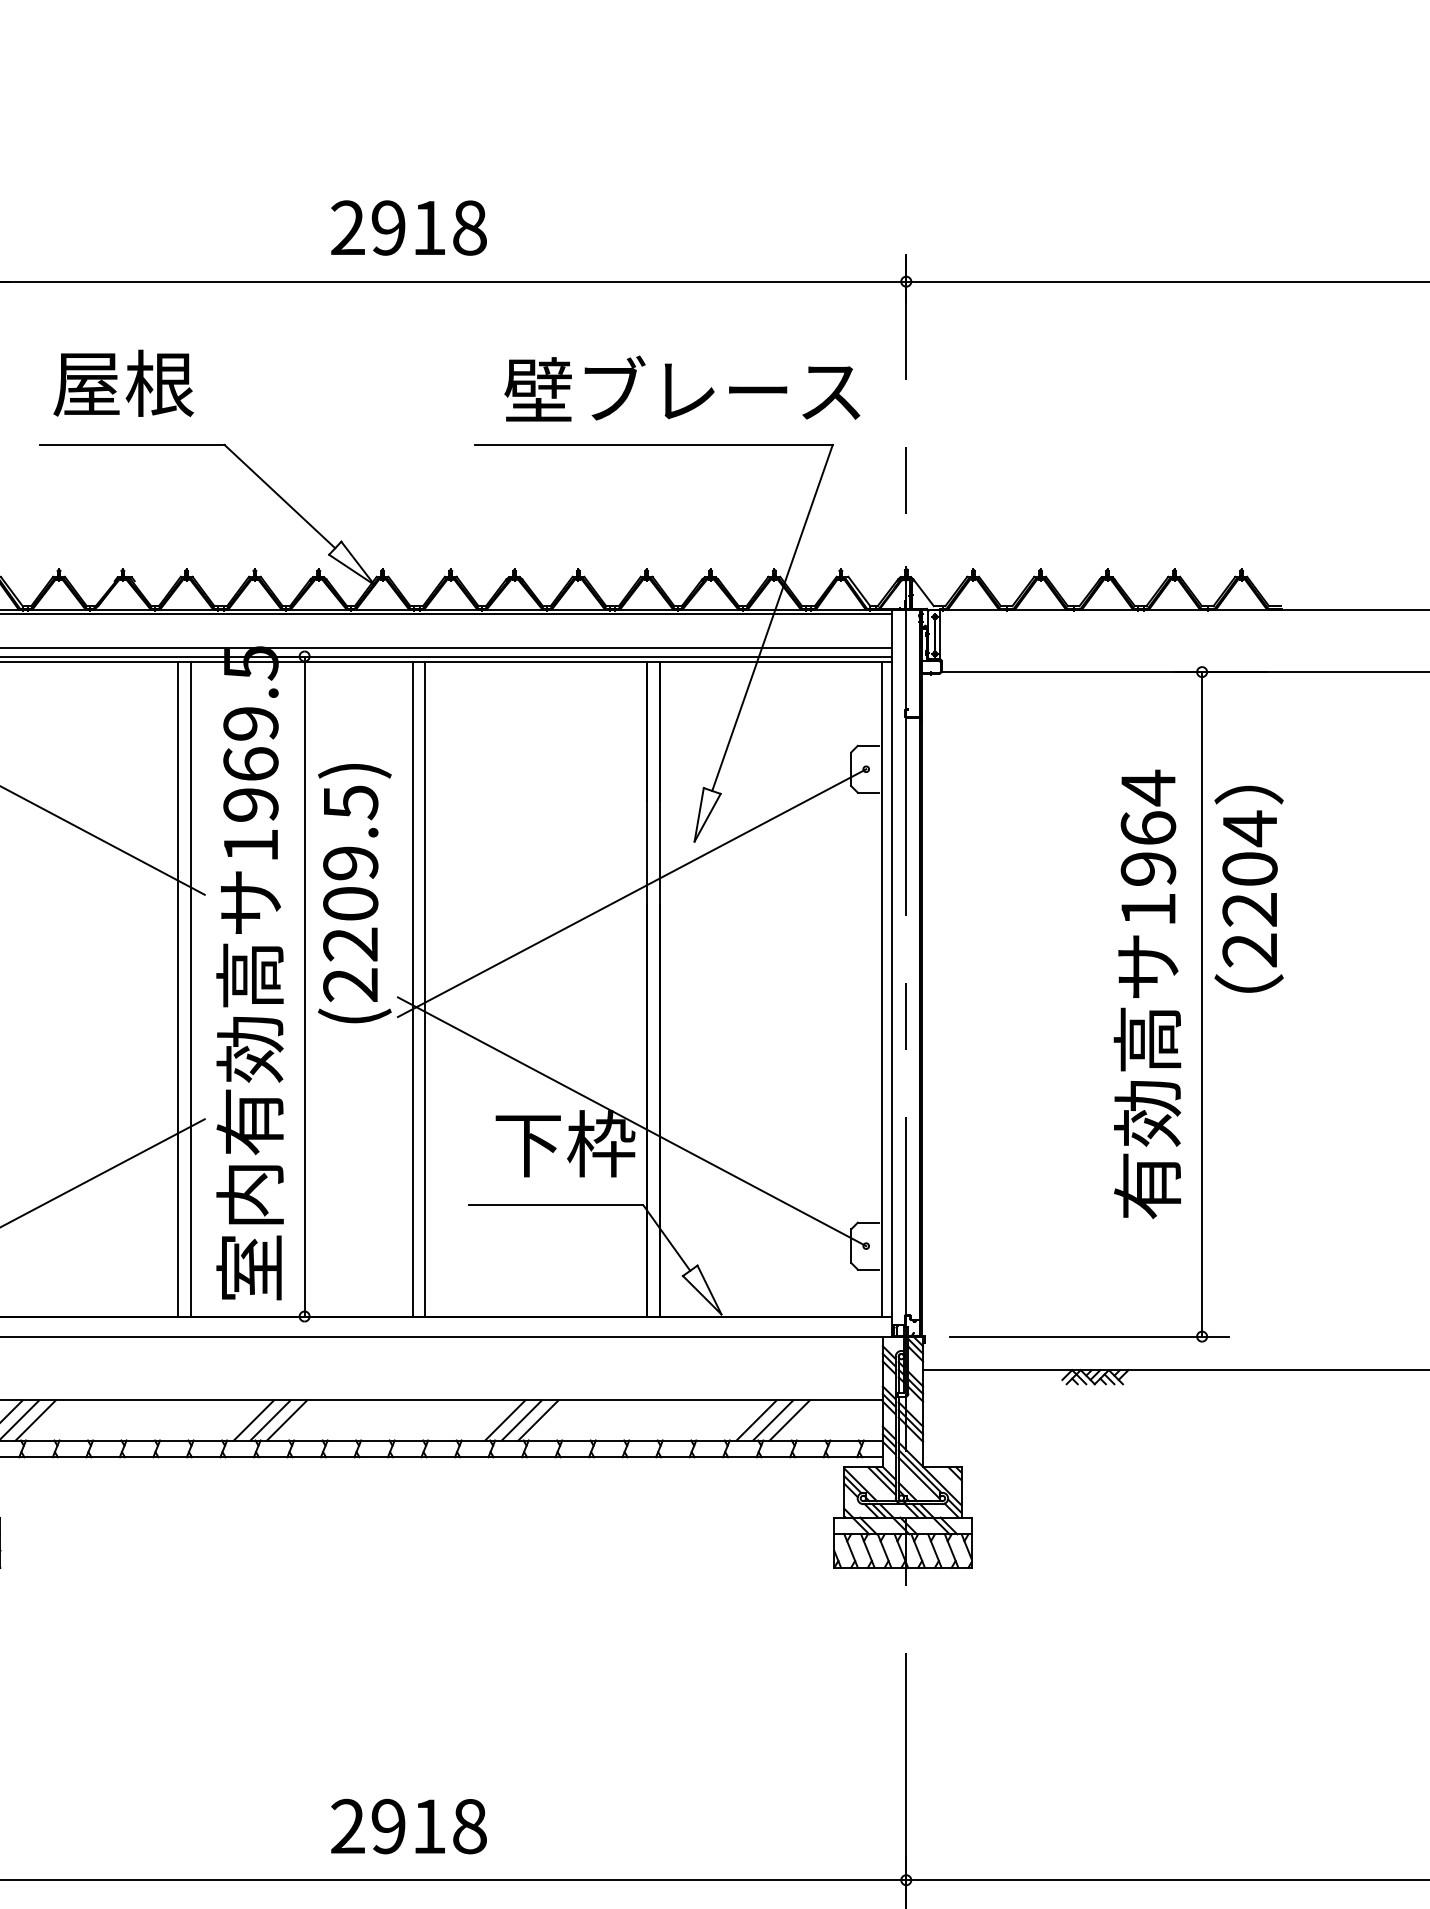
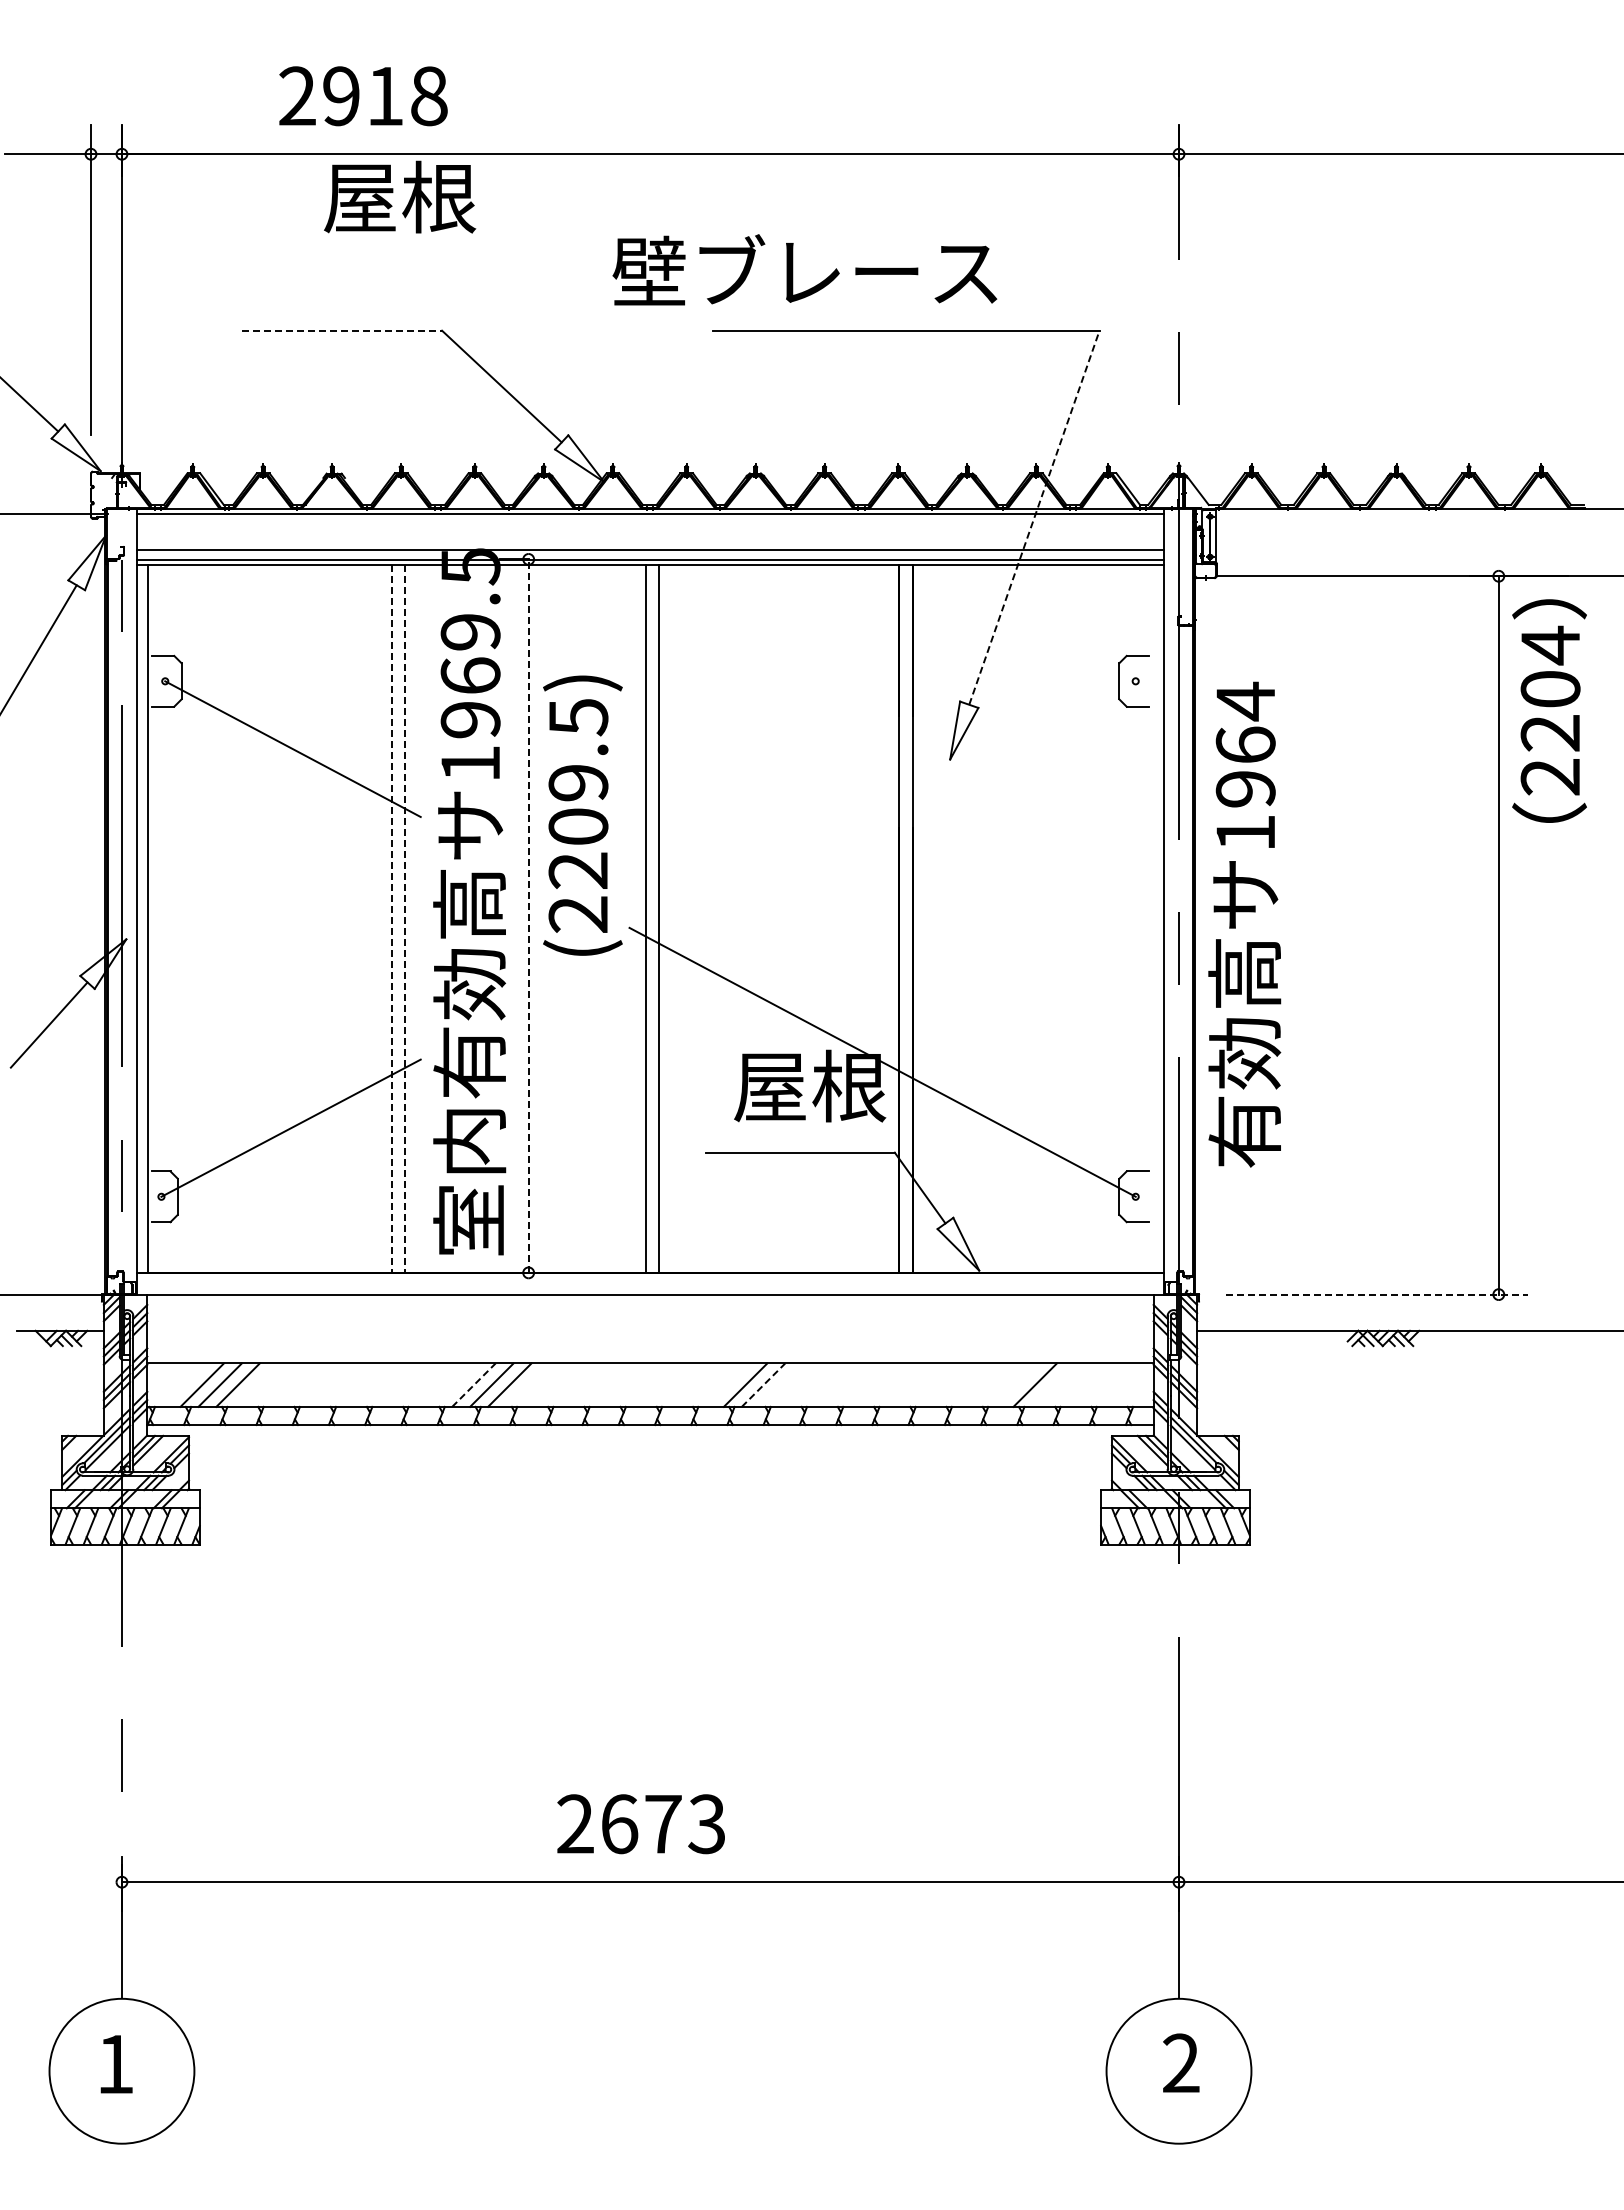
text: (409, 228) -> (363, 96), moved
text: (124, 382) -> (400, 196), moved
text: (681, 388) -> (804, 269), moved
line: (132, 444) -> (342, 330), solid -> dashed
line: (772, 617) -> (1034, 517), solid -> dashed
text: (1249, 888) -> (1549, 710), moved
line: (631, 893) -> (882, 815), removed
line: (304, 986) -> (528, 916), solid -> dashed
line: (881, 988) -> (1152, 918), removed
line: (178, 989) -> (392, 919), solid -> dashed
line: (190, 989) -> (405, 919), solid -> dashed
text: (1147, 994) -> (1244, 924), moved
text: (565, 1143) -> (810, 1085), 下枠 -> 屋根
line: (1088, 1336) -> (1376, 1294), solid -> dashed
line: (538, 1419) -> (781, 1384), removed
line: (756, 1419) -> (1017, 1384), removed
line: (789, 1419) -> (1052, 1384), removed
line: (253, 1420) -> (473, 1385), solid -> dashed
line: (521, 1420) -> (763, 1385), solid -> dashed
text: (429, 1826) -> (663, 1824), 2918 -> 2673

